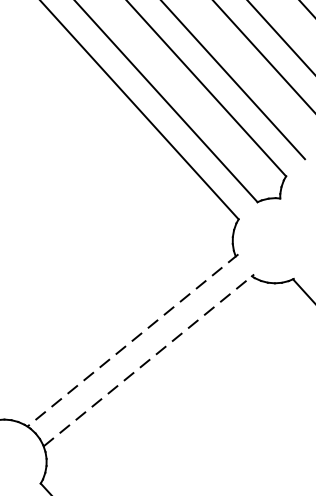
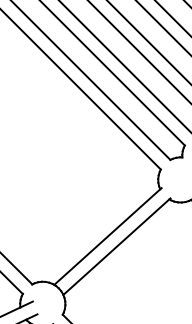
line: (132, 340) -> (107, 236), dashed -> solid
line: (149, 360) -> (117, 246), dashed -> solid

